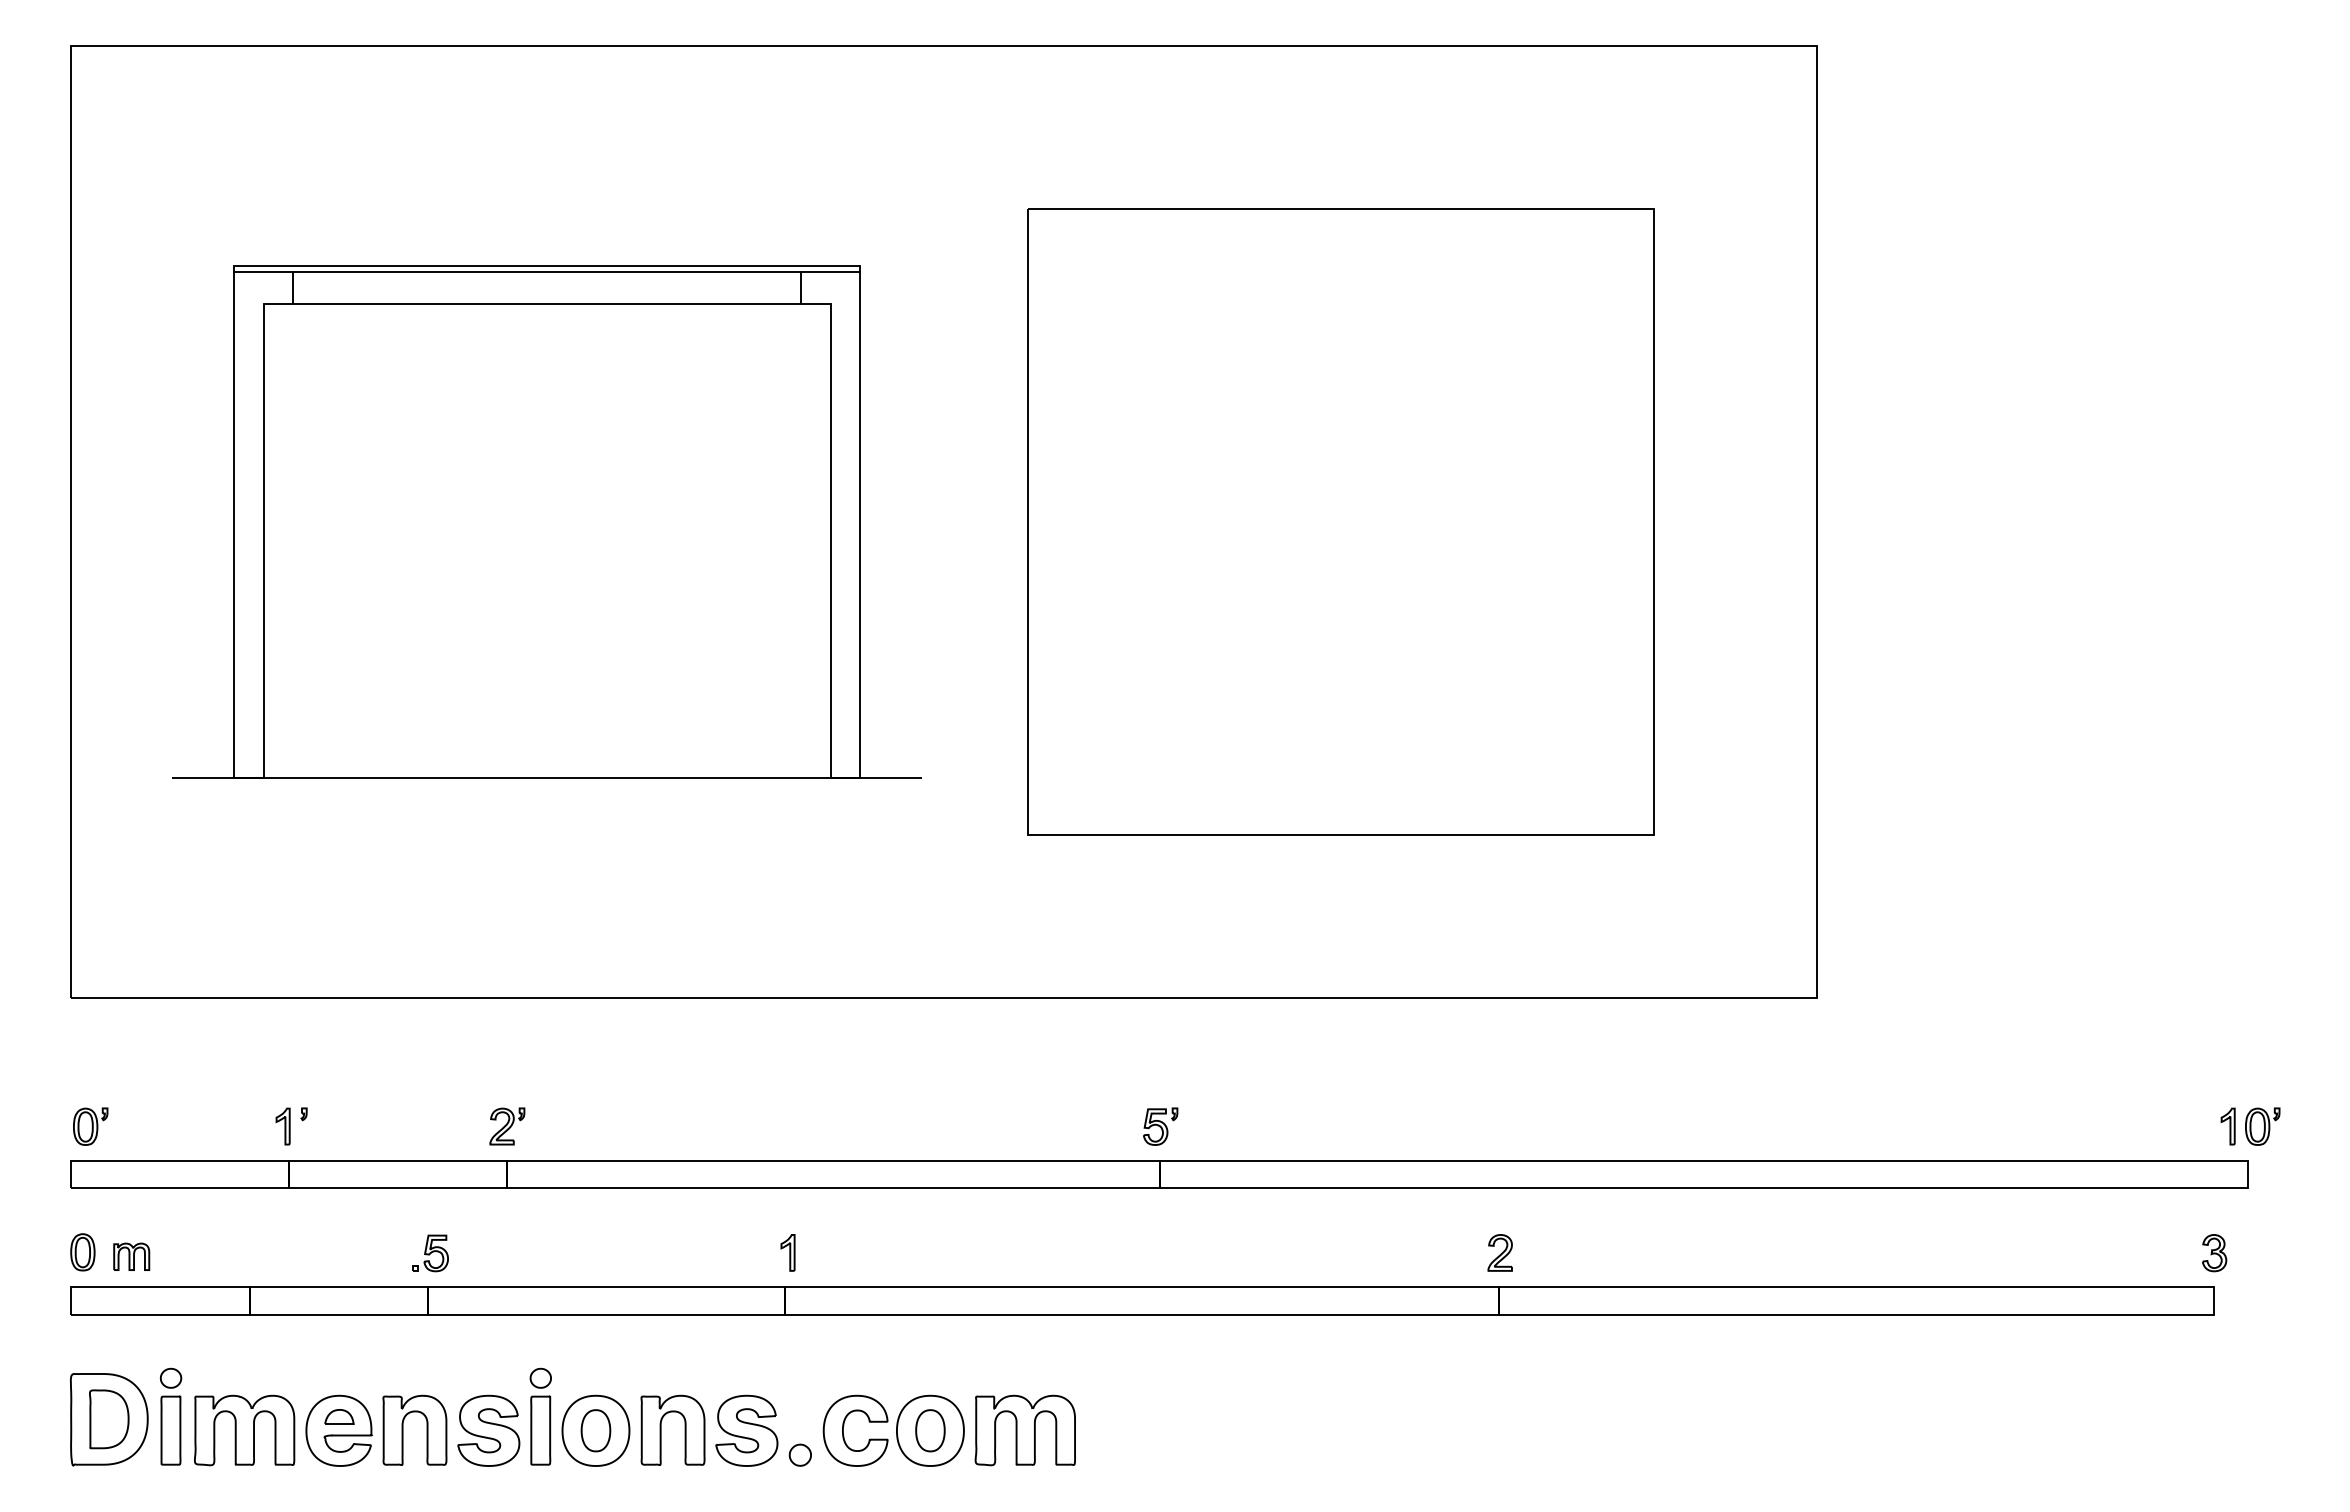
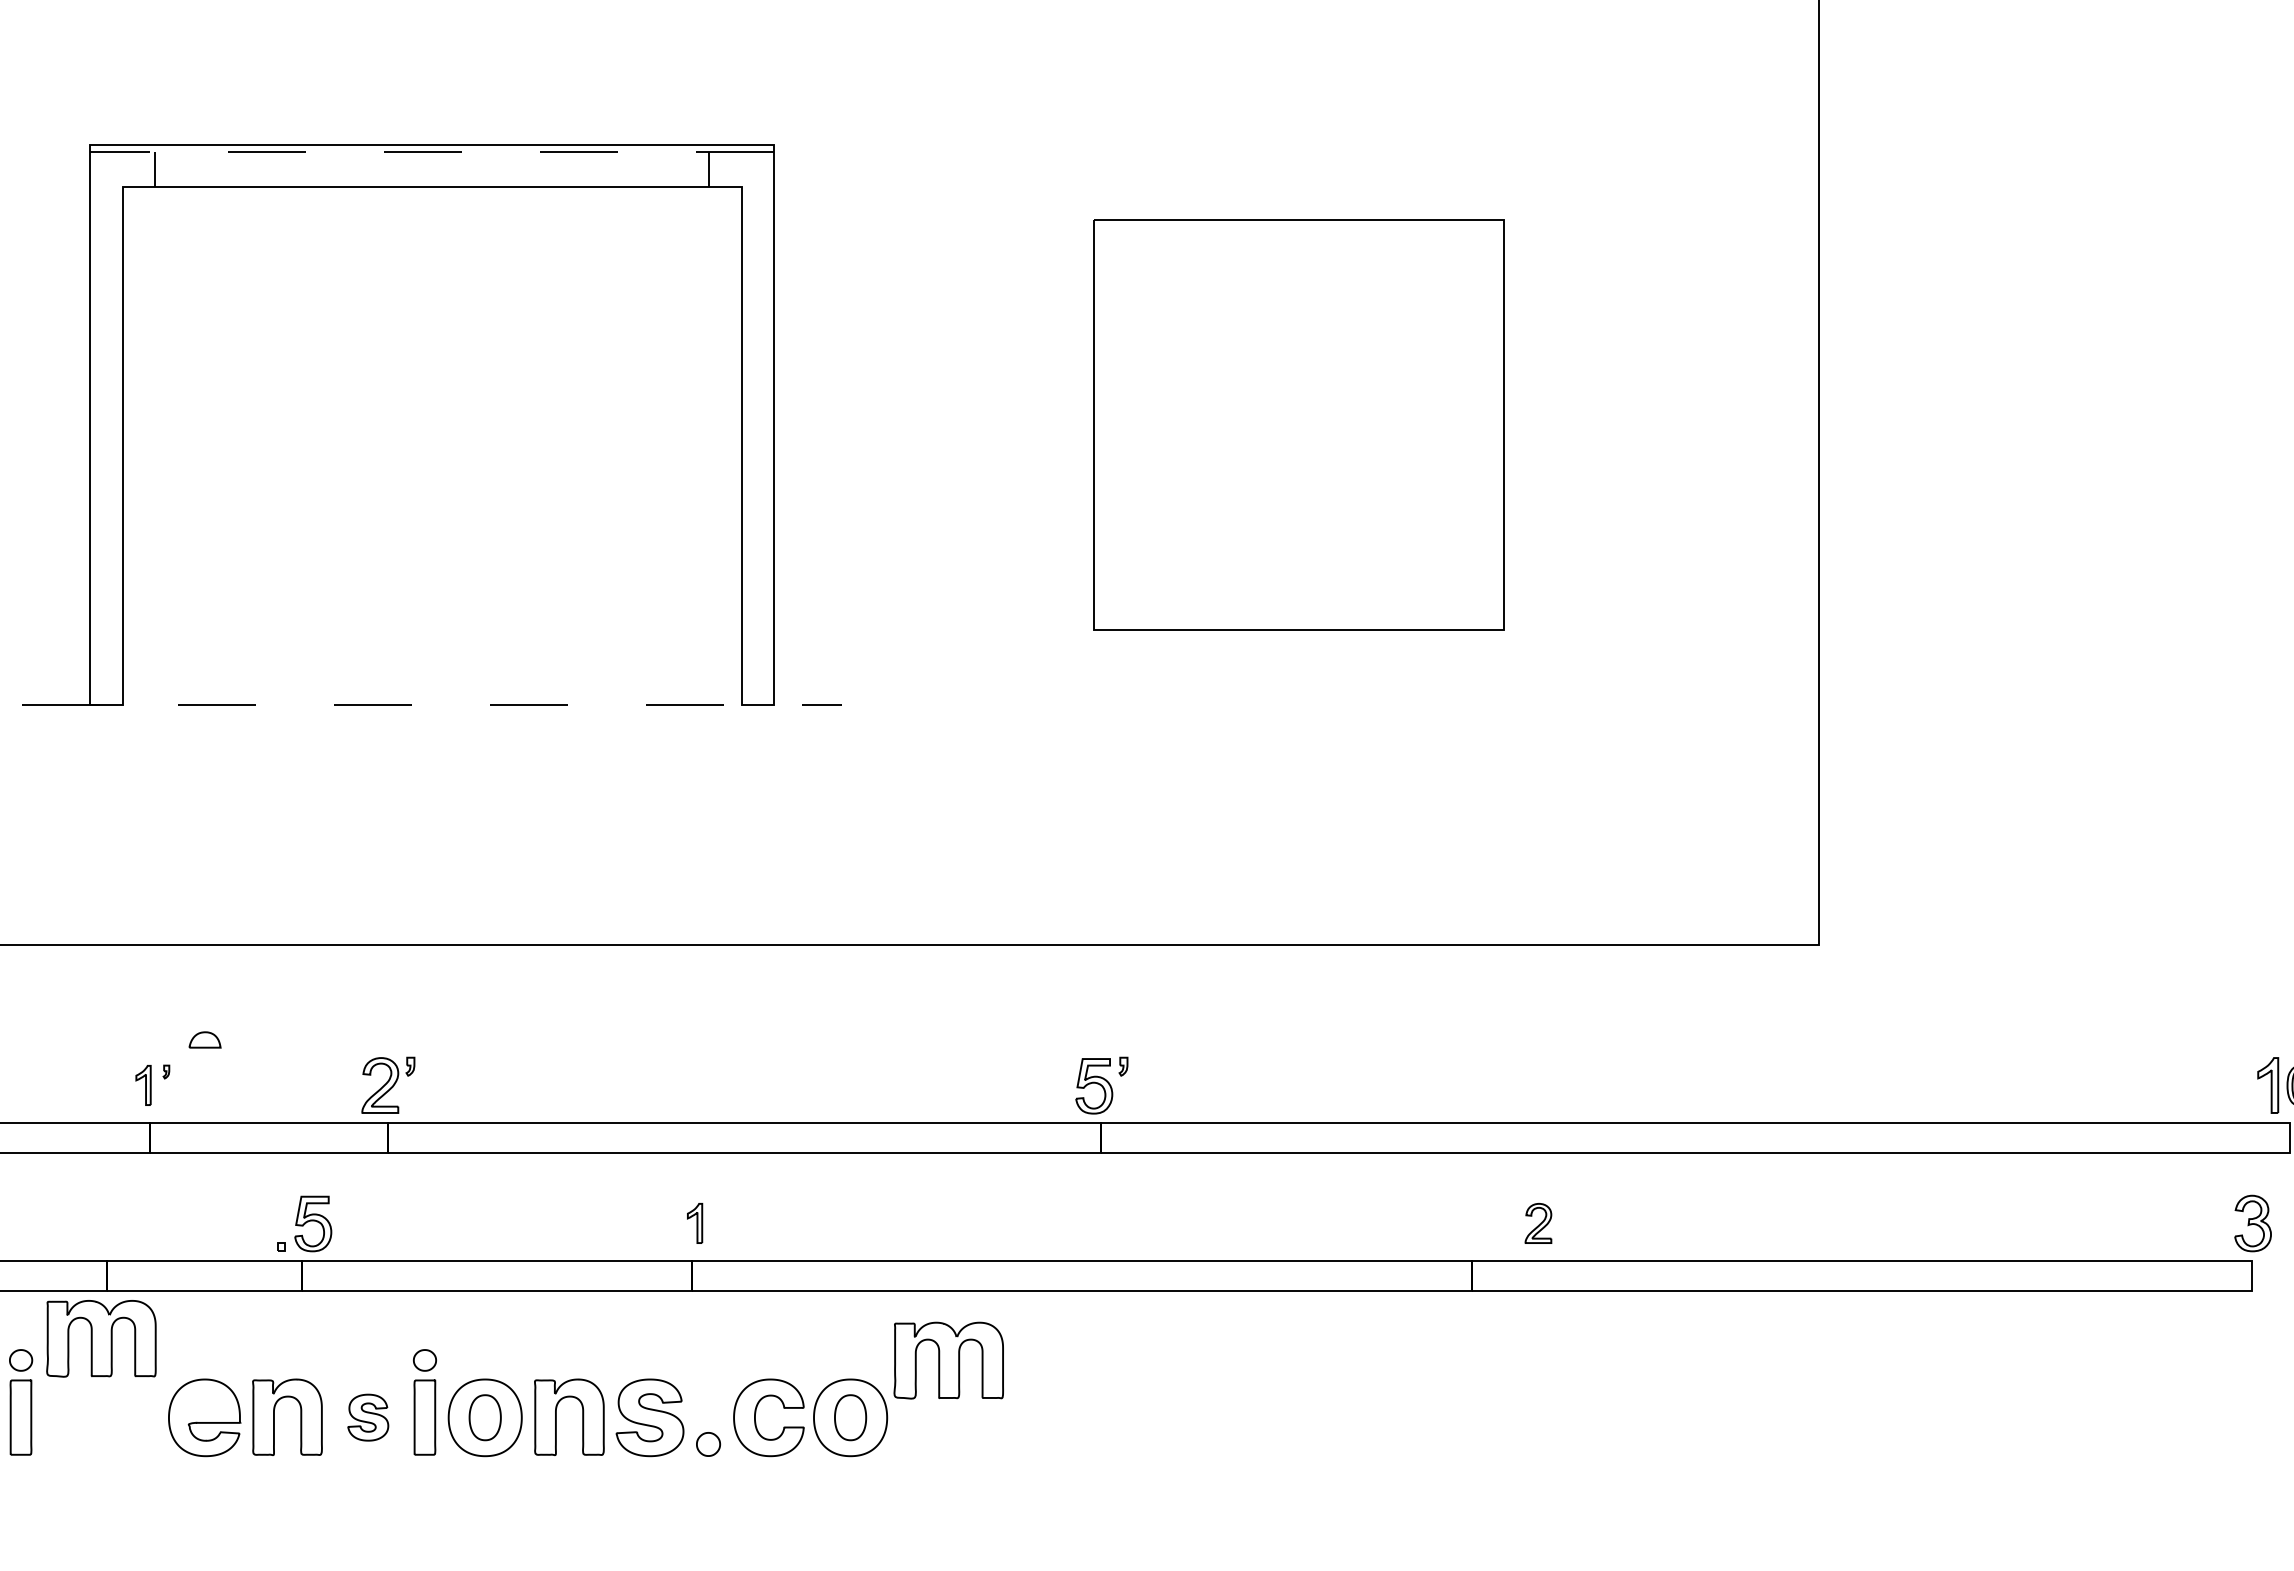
line: (547, 272) -> (432, 152), solid -> dashed
part: (1340, 521) -> (1298, 424), size x0.6
line: (547, 777) -> (432, 704), solid -> dashed
part: (507, 1126) -> (388, 1085), size x1.4
part: (1160, 1126) -> (1101, 1085), size x1.4
part: (2227, 1126) -> (2267, 1085), size x1.4
part: (1499, 1252) -> (1537, 1222), moved
part: (430, 1253) -> (304, 1224), size x1.4
part: (2214, 1253) -> (2253, 1224), size x1.4
part: (339, 1416) -> (205, 1039), moved
part: (244, 1430) -> (101, 1338), moved
part: (488, 1430) -> (367, 1417), size x0.6
part: (1024, 1430) -> (947, 1360), moved

